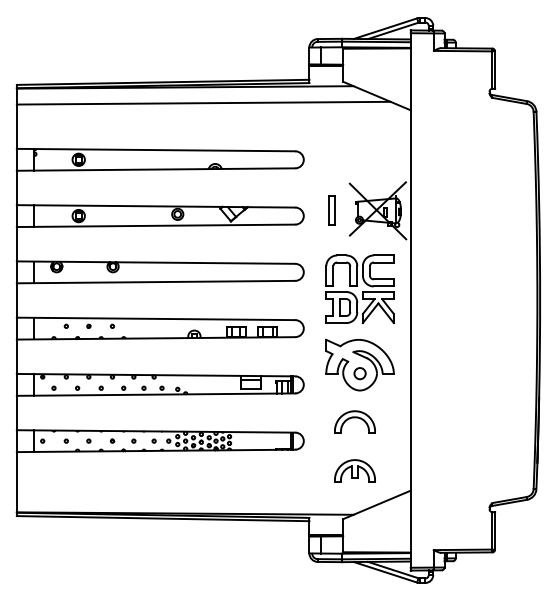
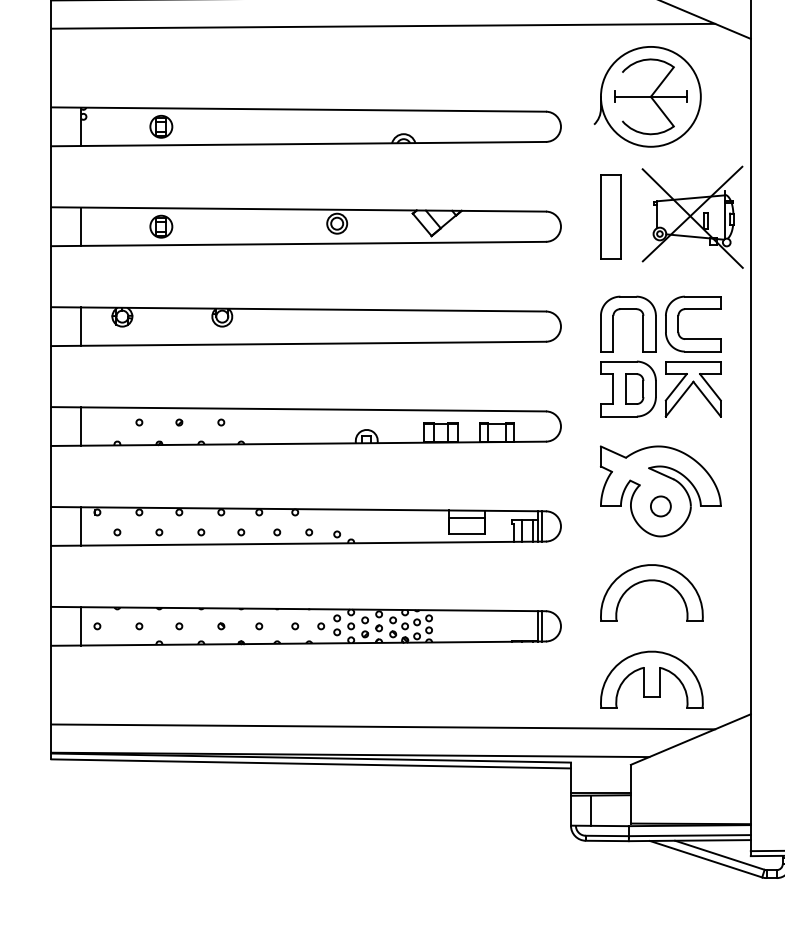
part: (352, 142) -> (647, 96), added
part: (331, 210) -> (610, 216), size x1.67
part: (354, 421) -> (650, 591), size x1.43
part: (354, 470) -> (650, 678), size x1.43
line: (203, 497) -> (382, 726), added

